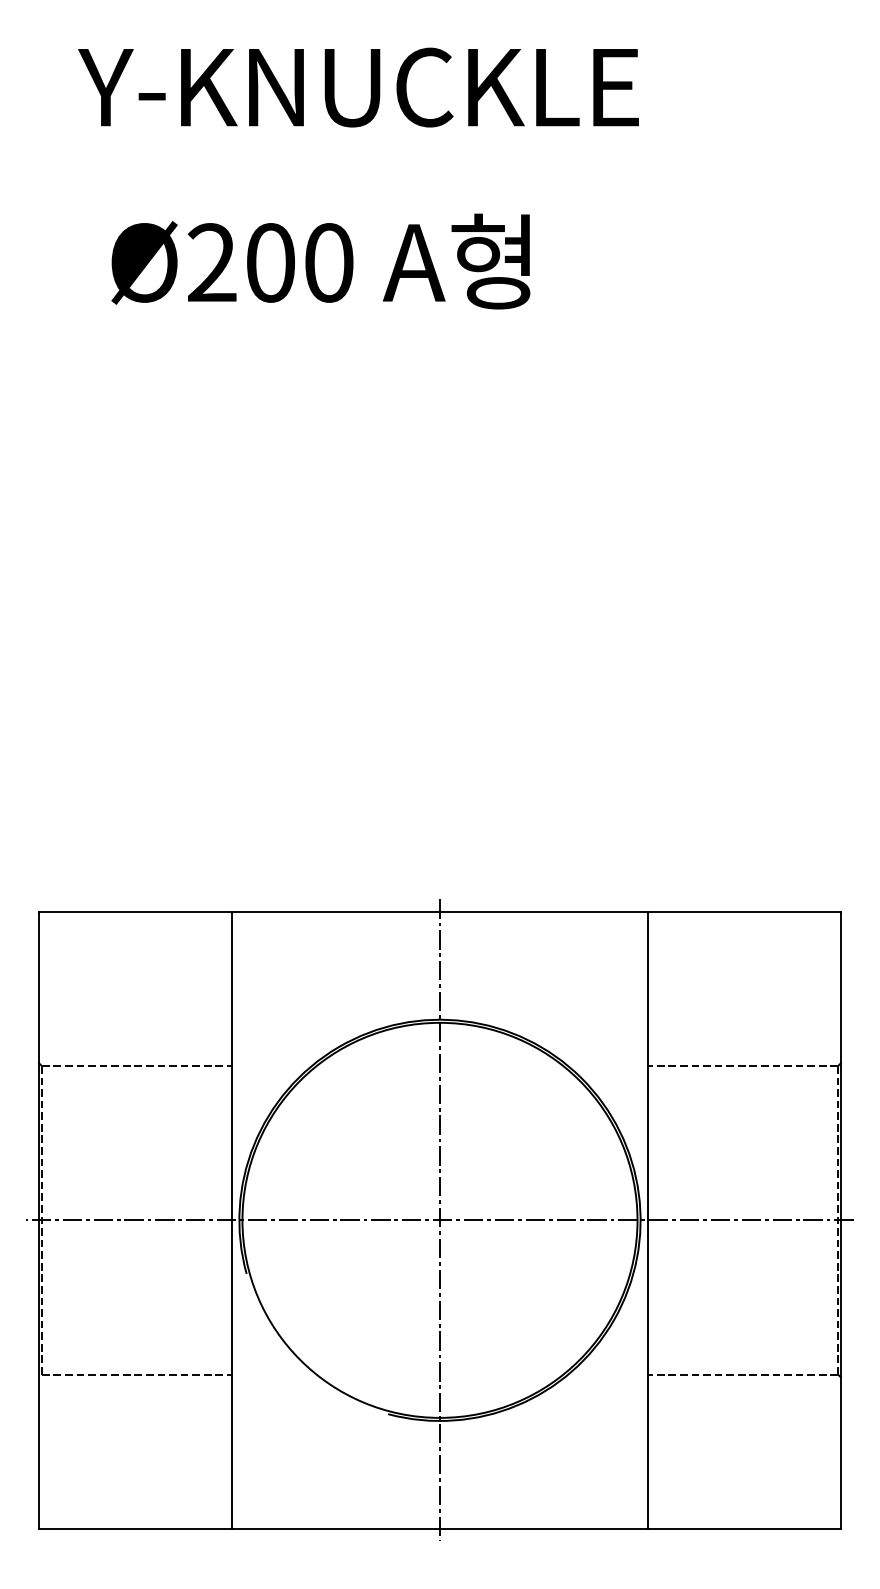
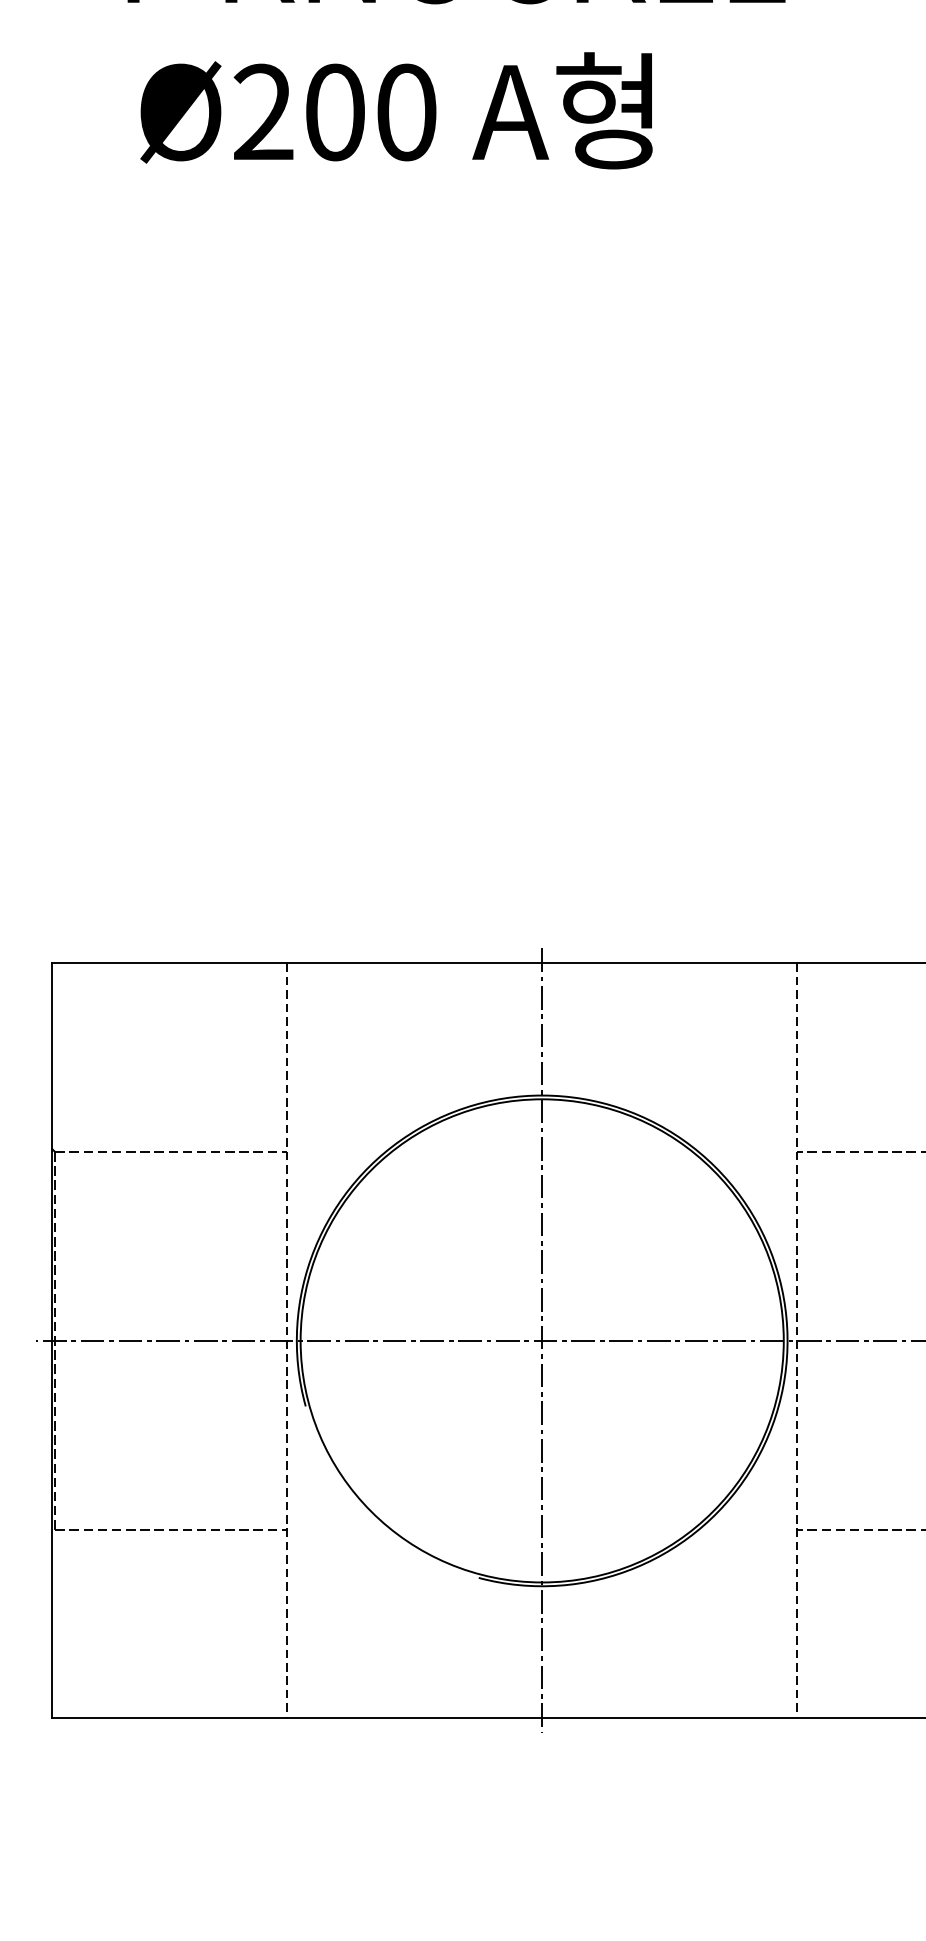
text: (320, 261) -> (396, 110), moved
line: (231, 1220) -> (287, 1341), solid -> dashed
line: (648, 1220) -> (797, 1341), solid -> dashed

